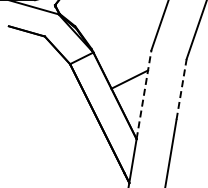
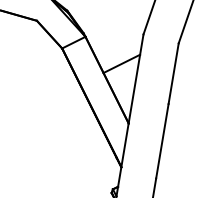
line: (181, 89) -> (173, 73), dashed -> solid
line: (144, 94) -> (136, 78), dashed -> solid

